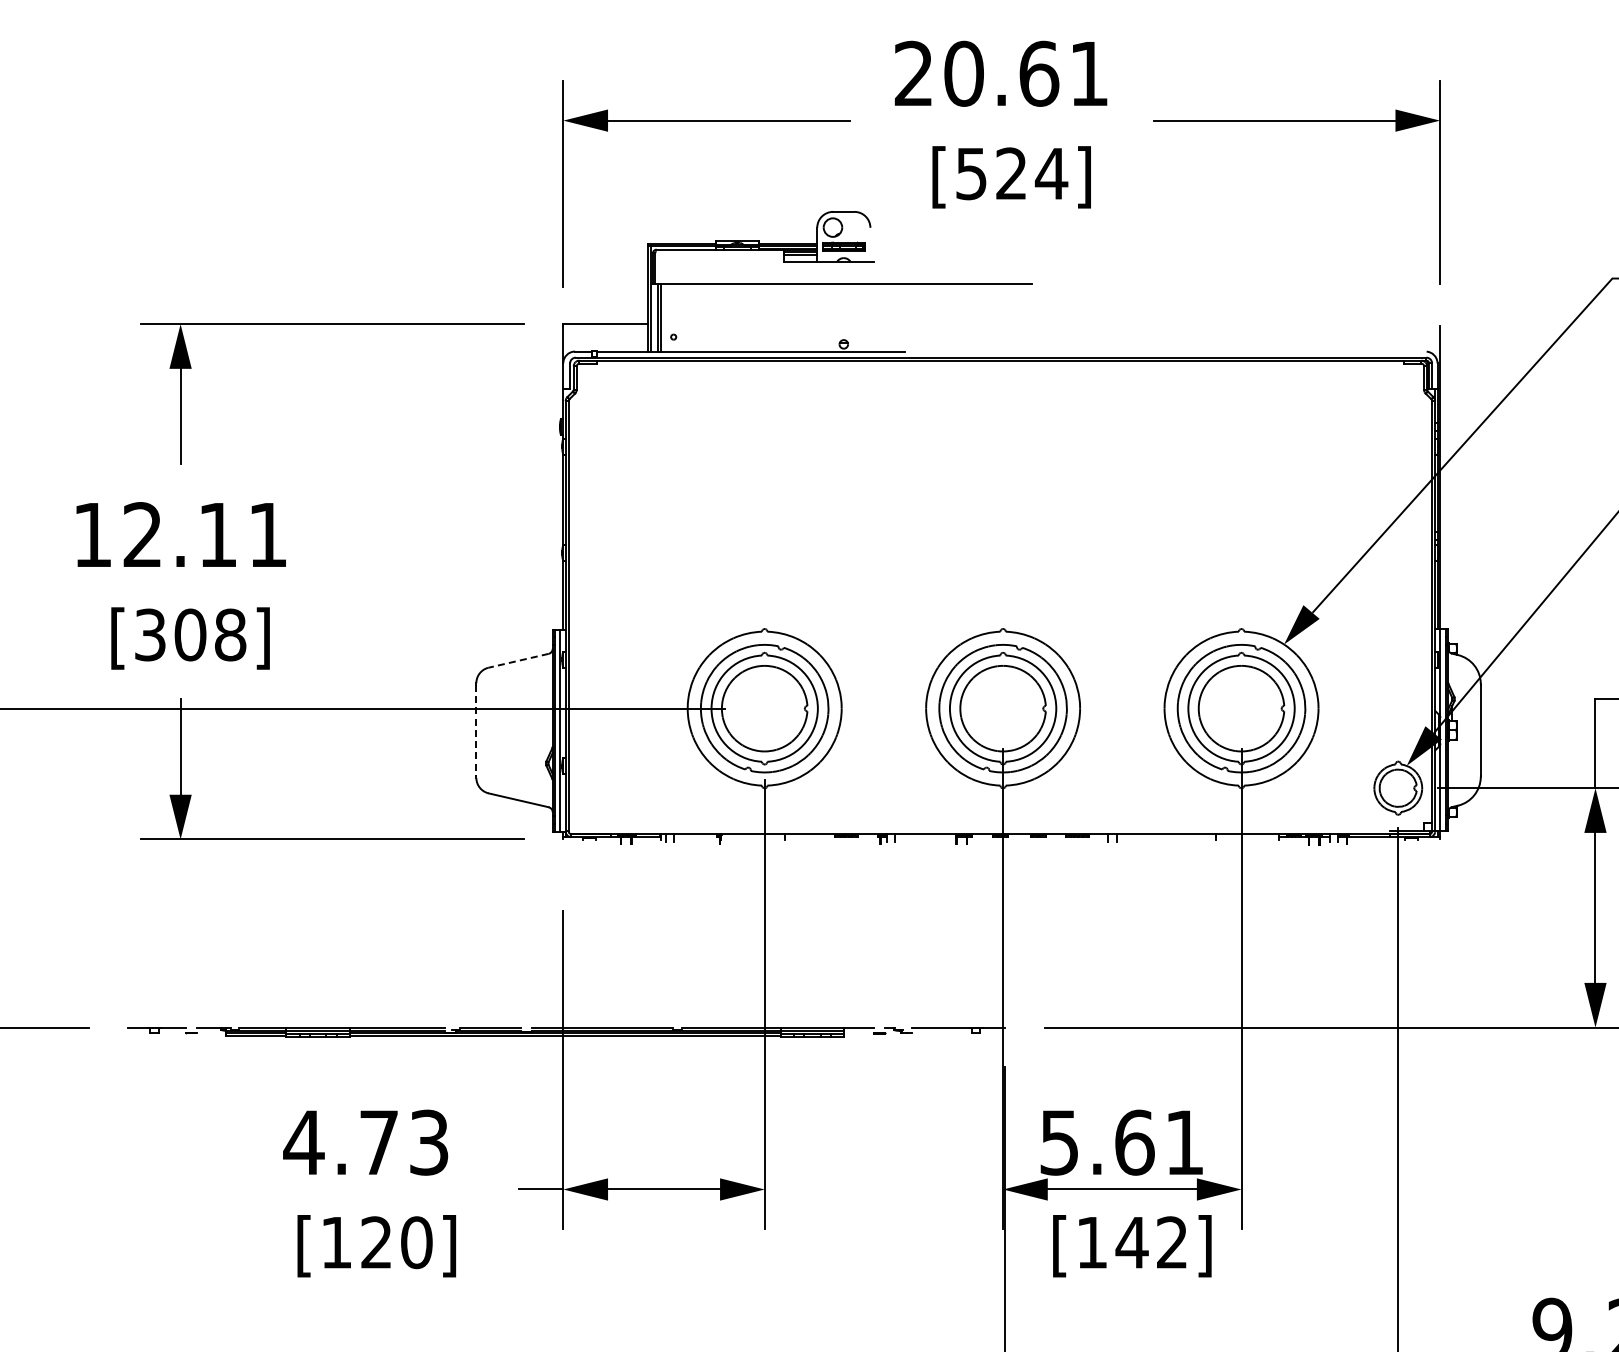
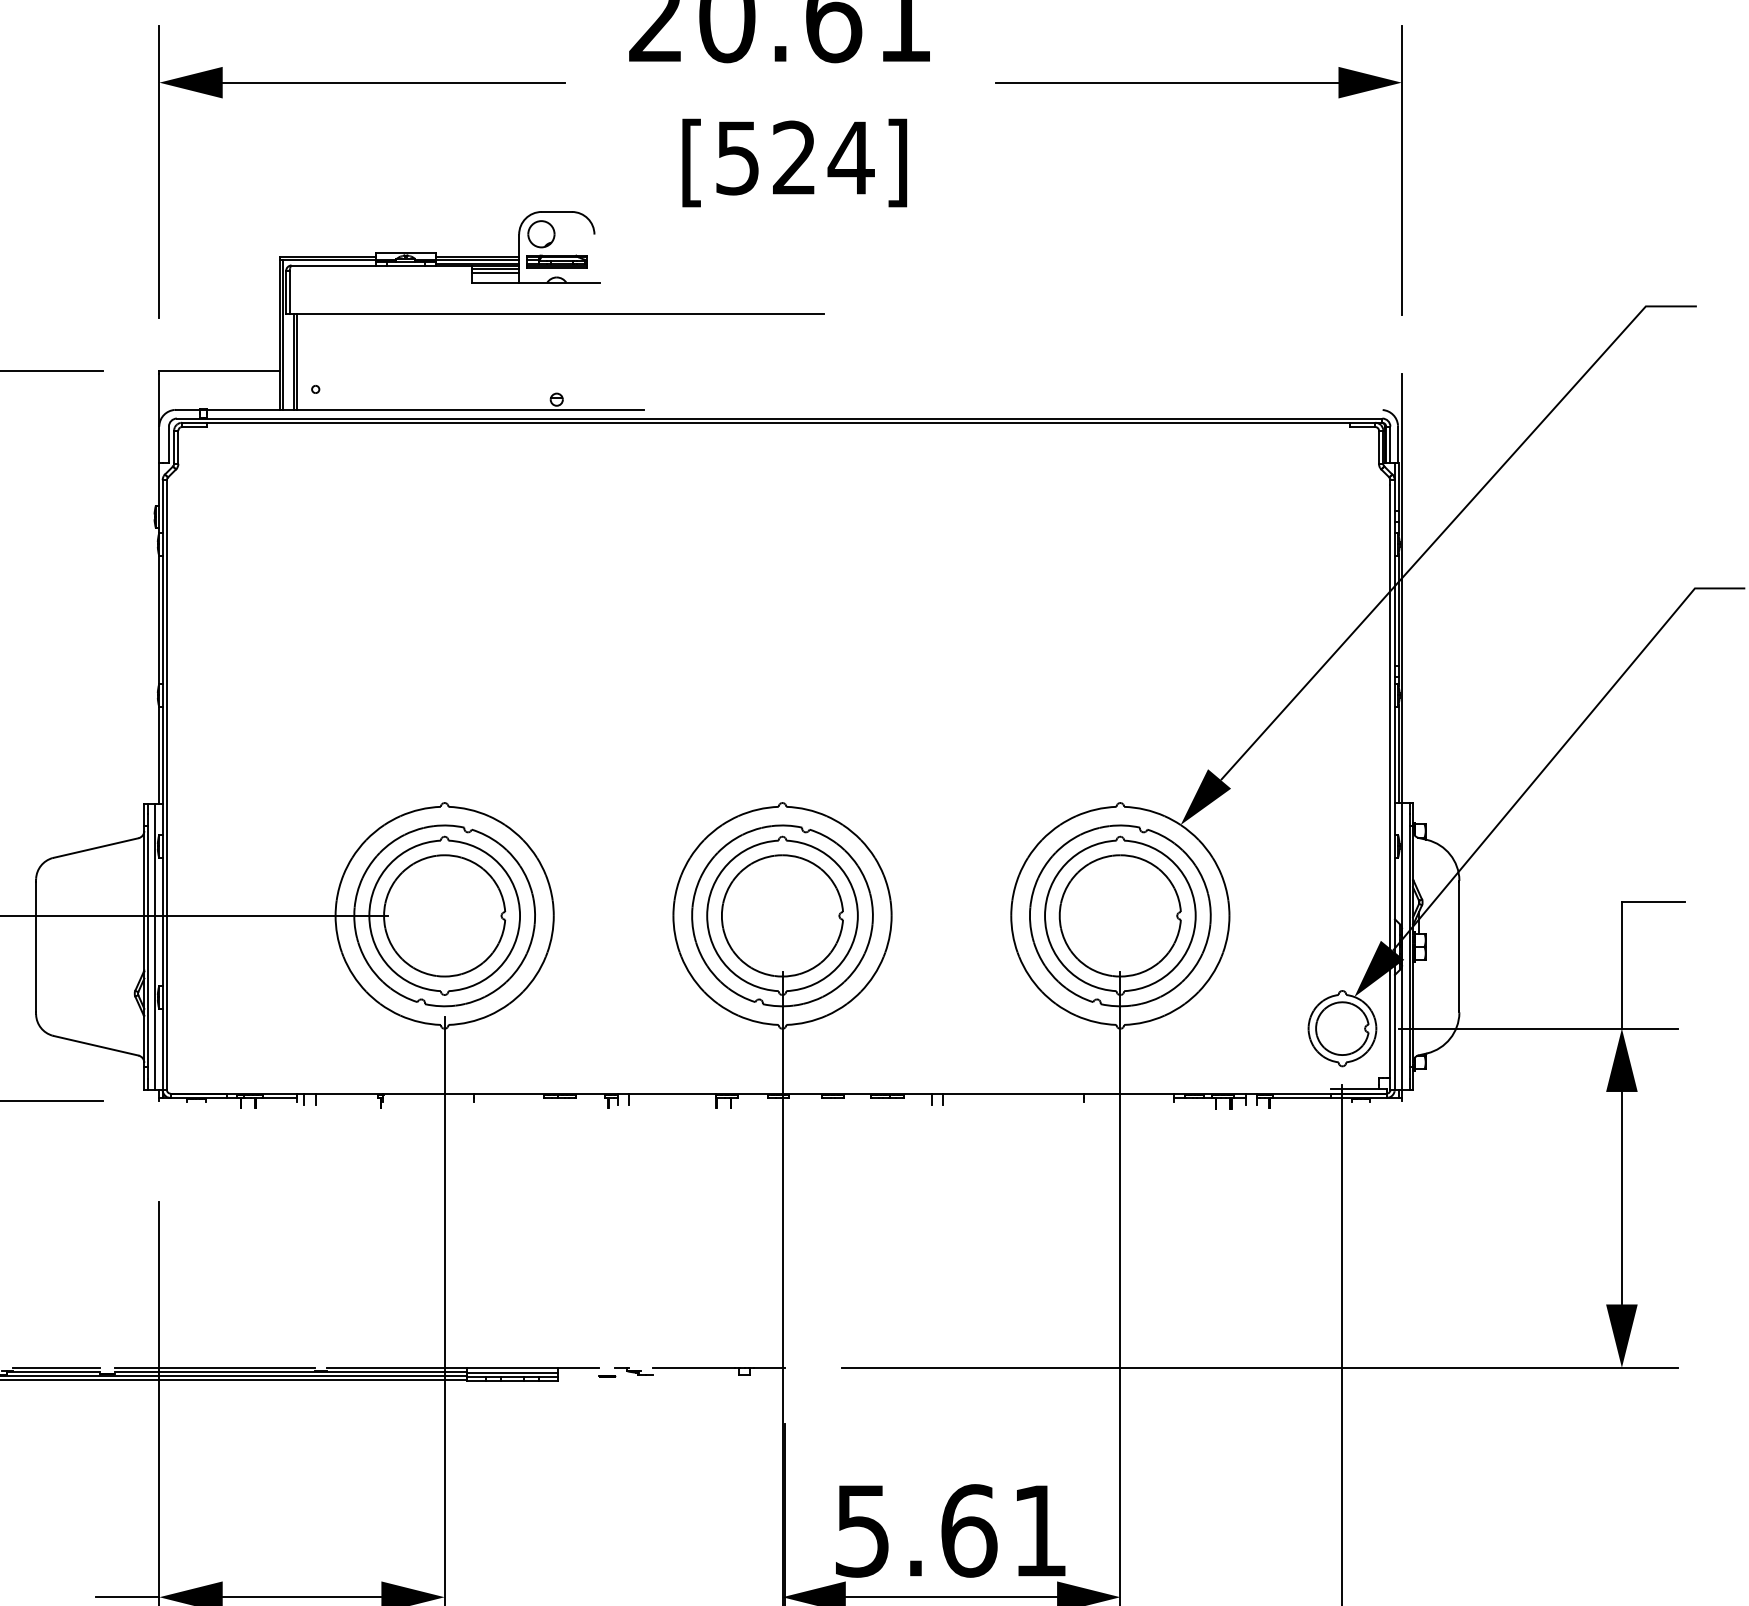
line: (518, 660) -> (95, 847), dashed -> solid
line: (476, 730) -> (36, 946), dashed -> solid

